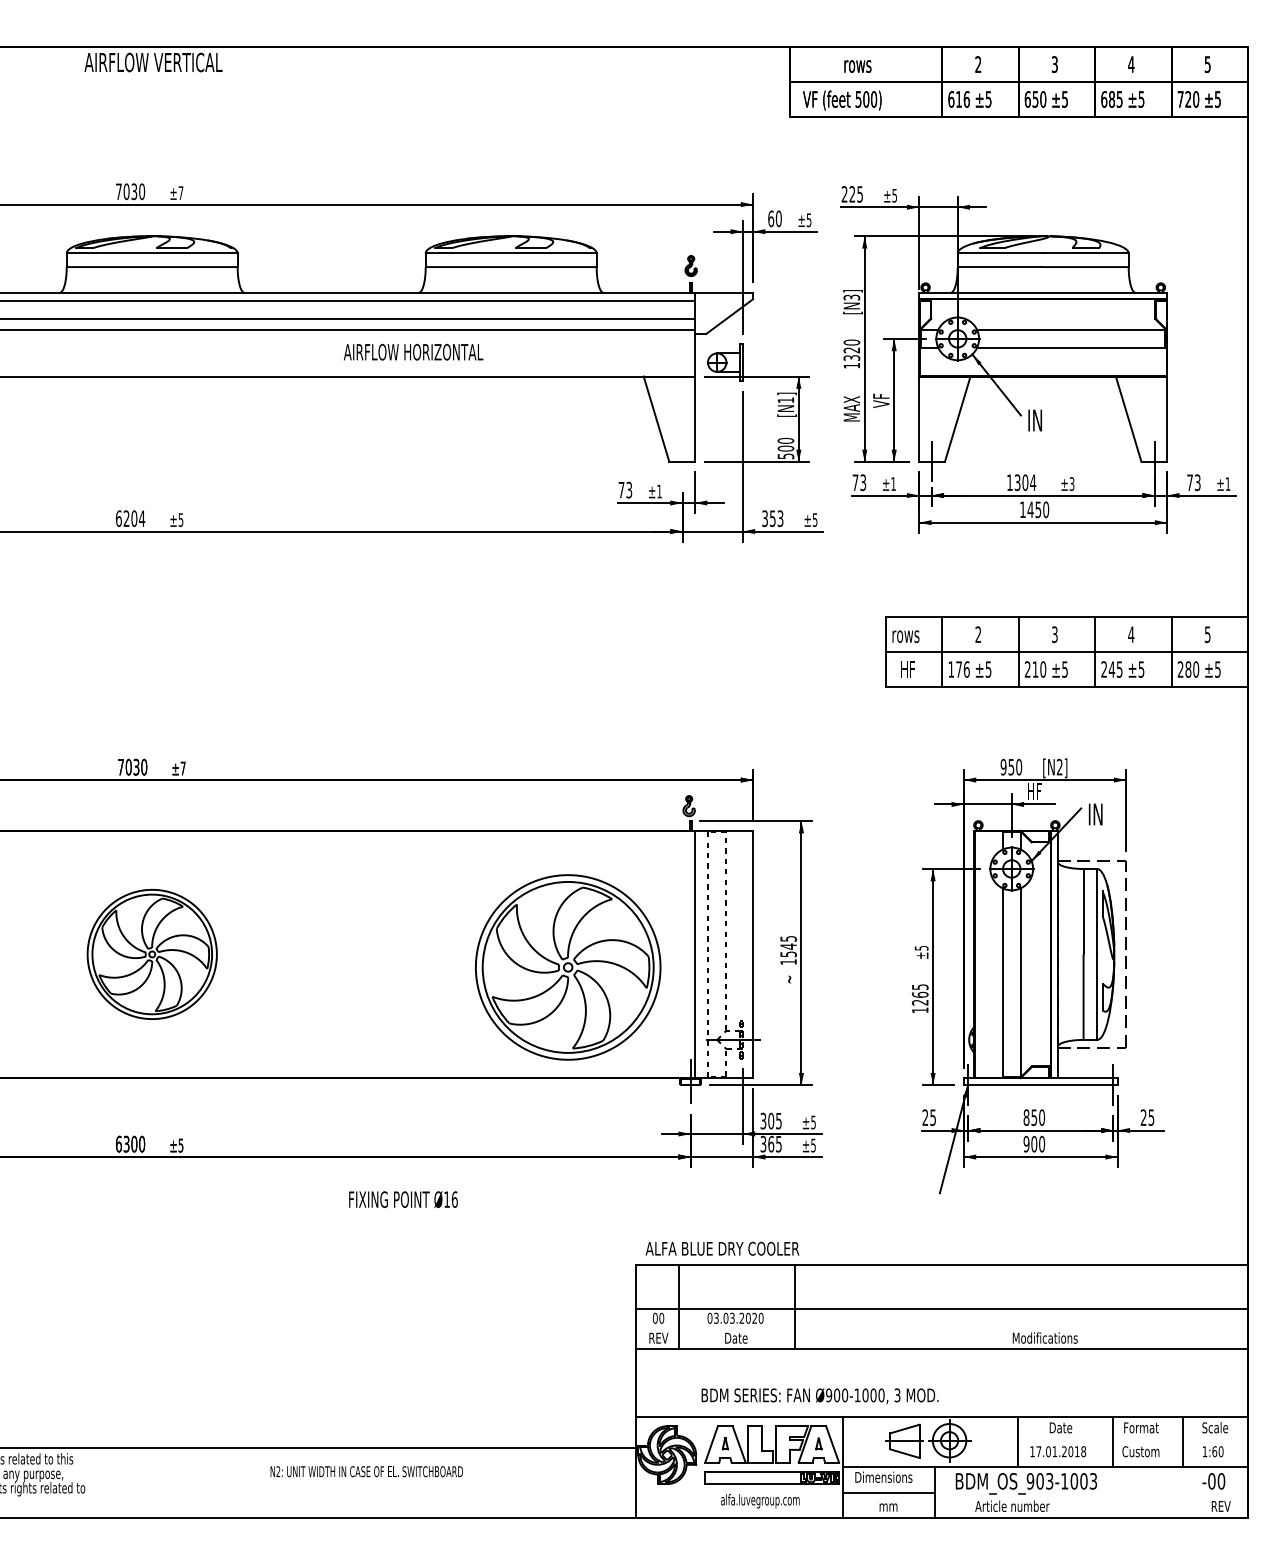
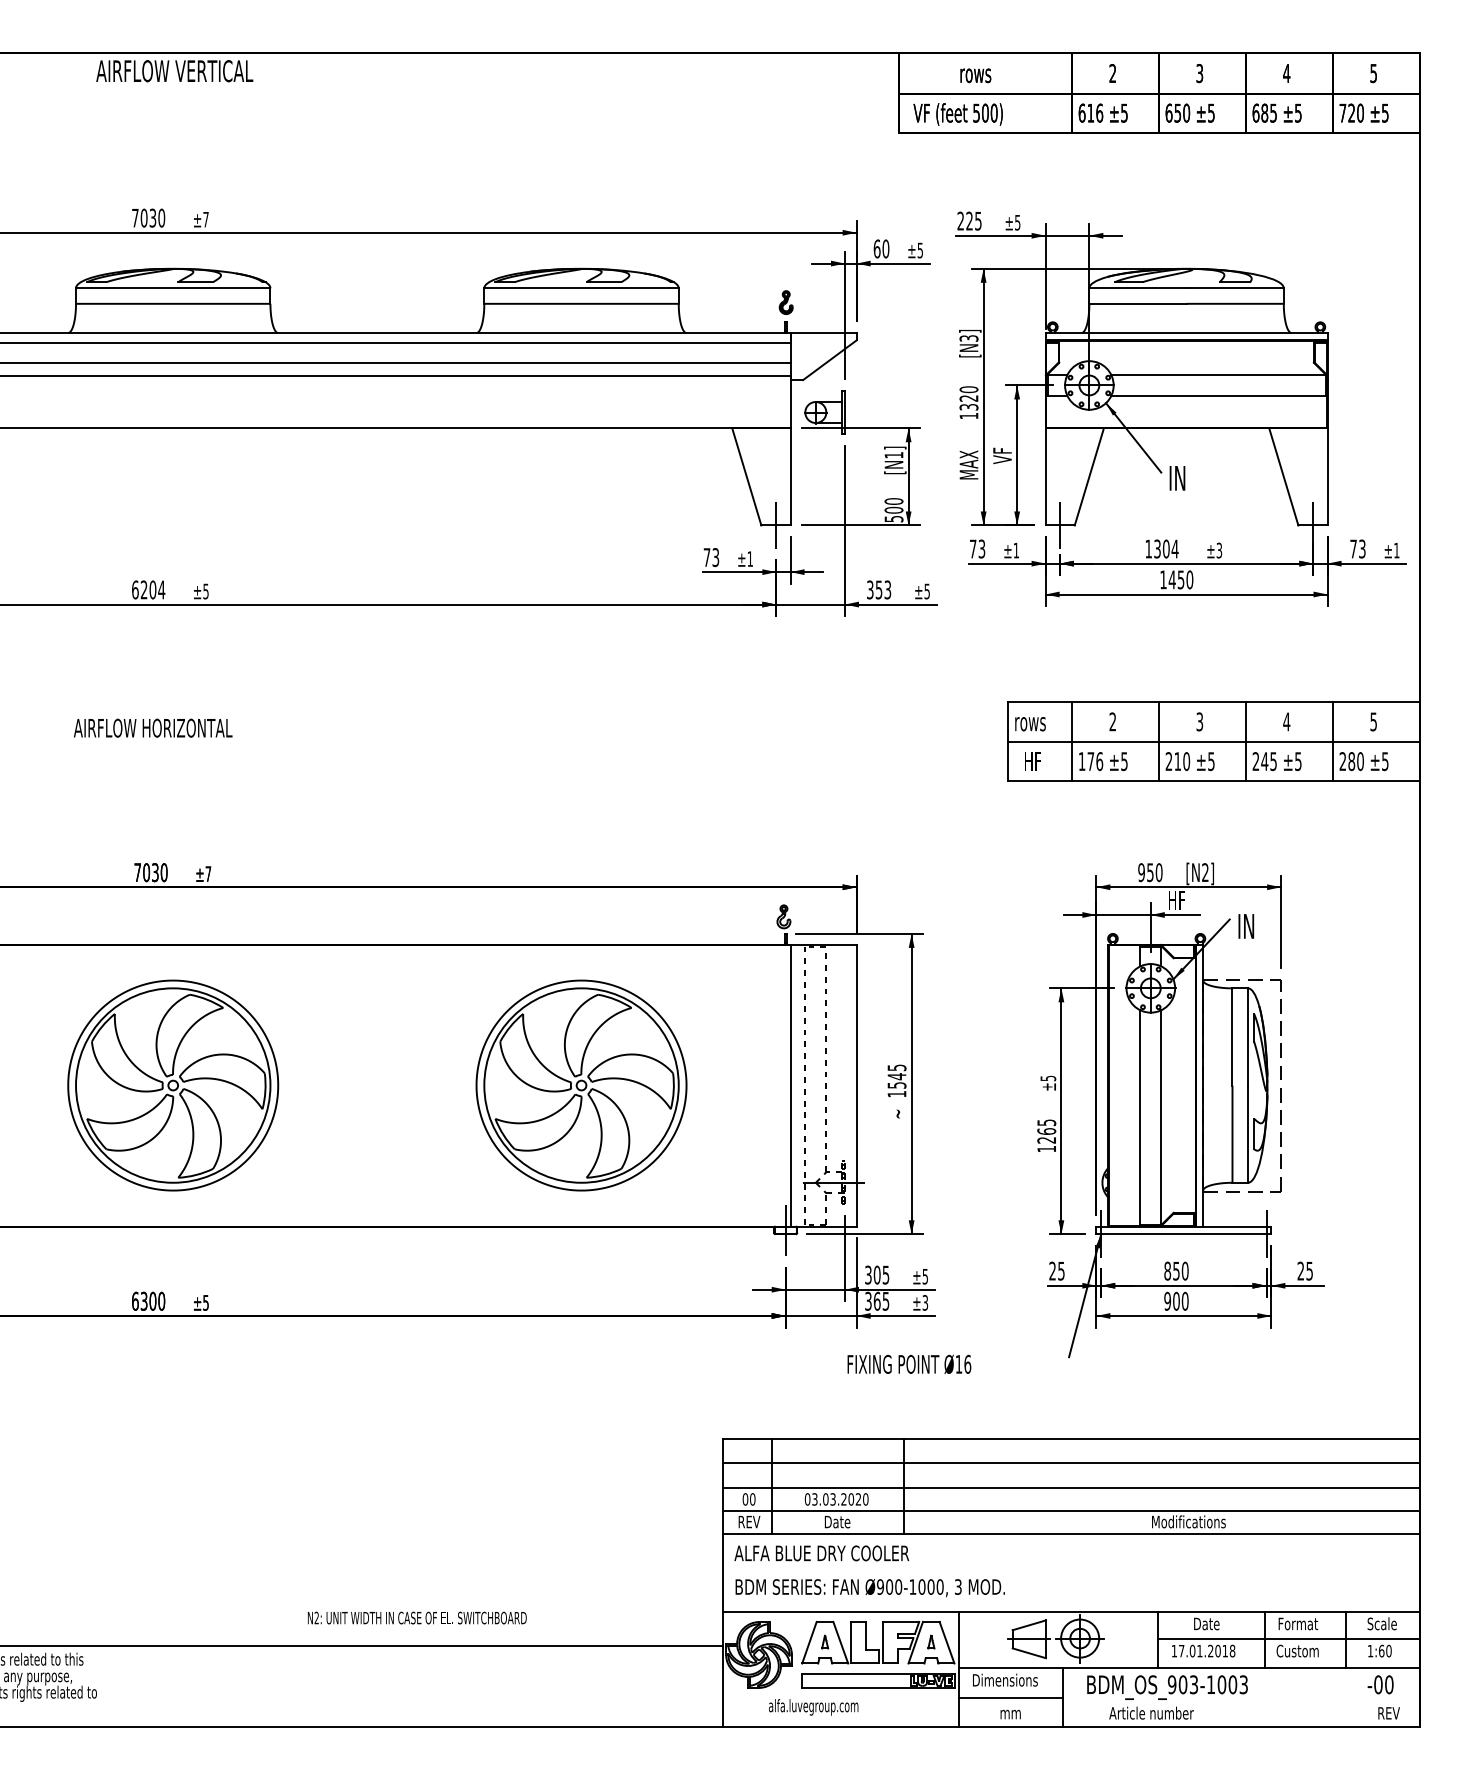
text: (413, 351) -> (153, 727), moved
line: (682, 461) -> (776, 524), added
part: (152, 954) -> (173, 1085), size x1.43
part: (568, 967) -> (581, 1085), moved
text: (813, 1144) -> (925, 1301), ±5 -> ±3
text: (403, 1199) -> (909, 1364), moved
text: (722, 1248) -> (821, 1553), moved
line: (941, 1286) -> (1070, 1463), added
line: (941, 1328) -> (1070, 1510), added
text: (819, 1396) -> (869, 1588), moved
line: (1132, 1440) -> (1288, 1638), added
text: (366, 1471) -> (416, 1617), moved
text: (760, 1501) -> (813, 1707), moved

